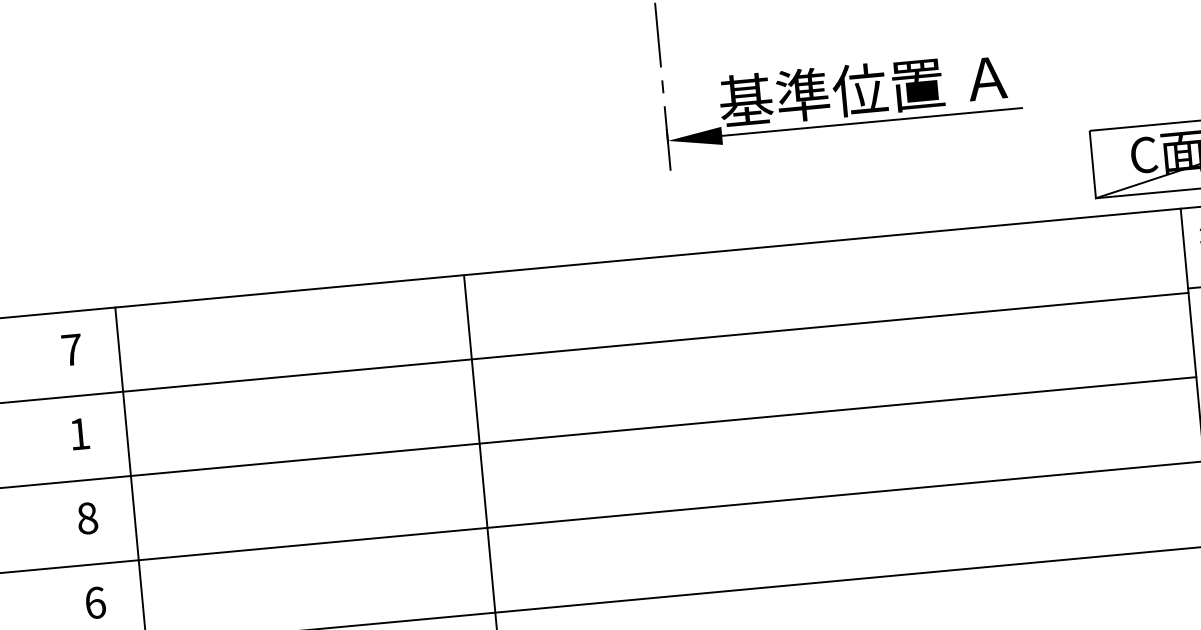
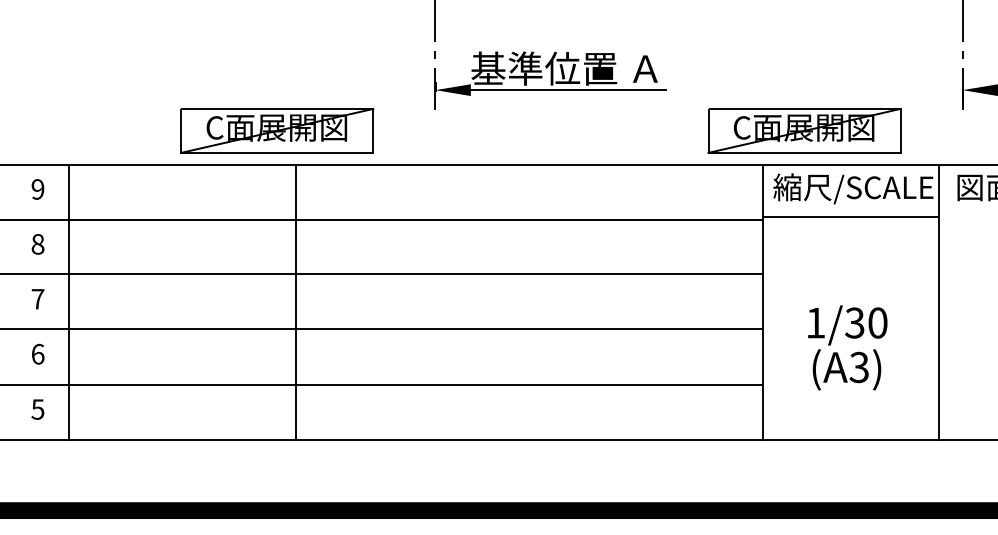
part: (431, 225) -> (277, 130), added
text: (71, 350) -> (37, 189), 7 -> 9
text: (78, 434) -> (37, 244), 1 -> 8
text: (86, 517) -> (37, 298), 8 -> 7

